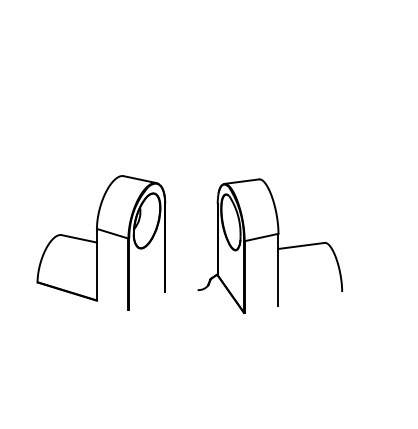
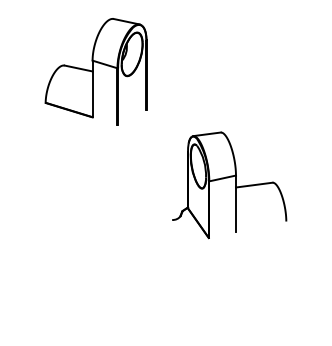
part: (100, 242) -> (95, 71), moved

